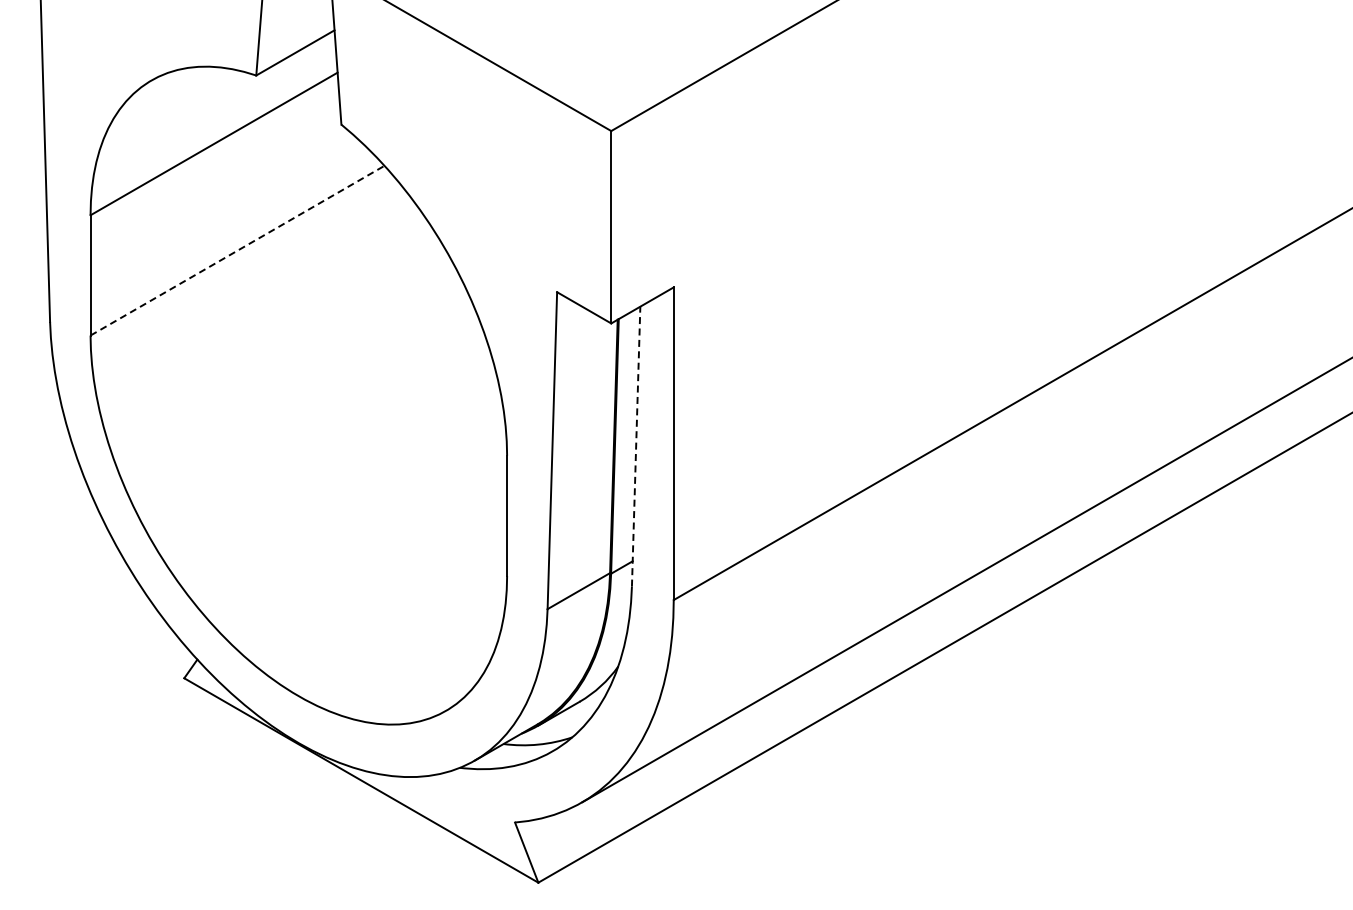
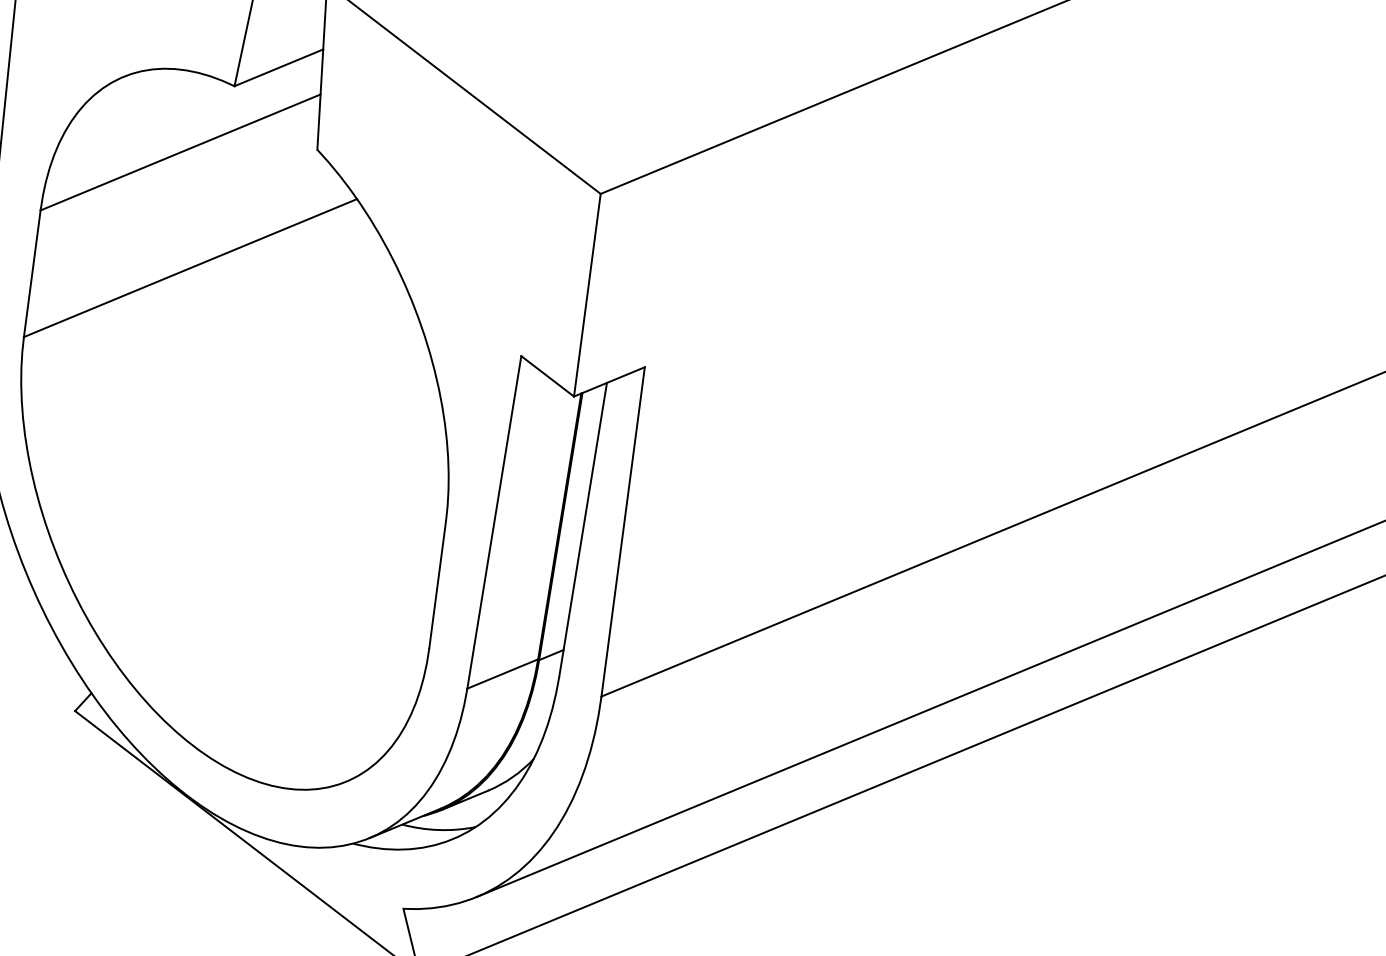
line: (237, 250) -> (190, 267), dashed -> solid
line: (636, 446) -> (583, 529), dashed -> solid

